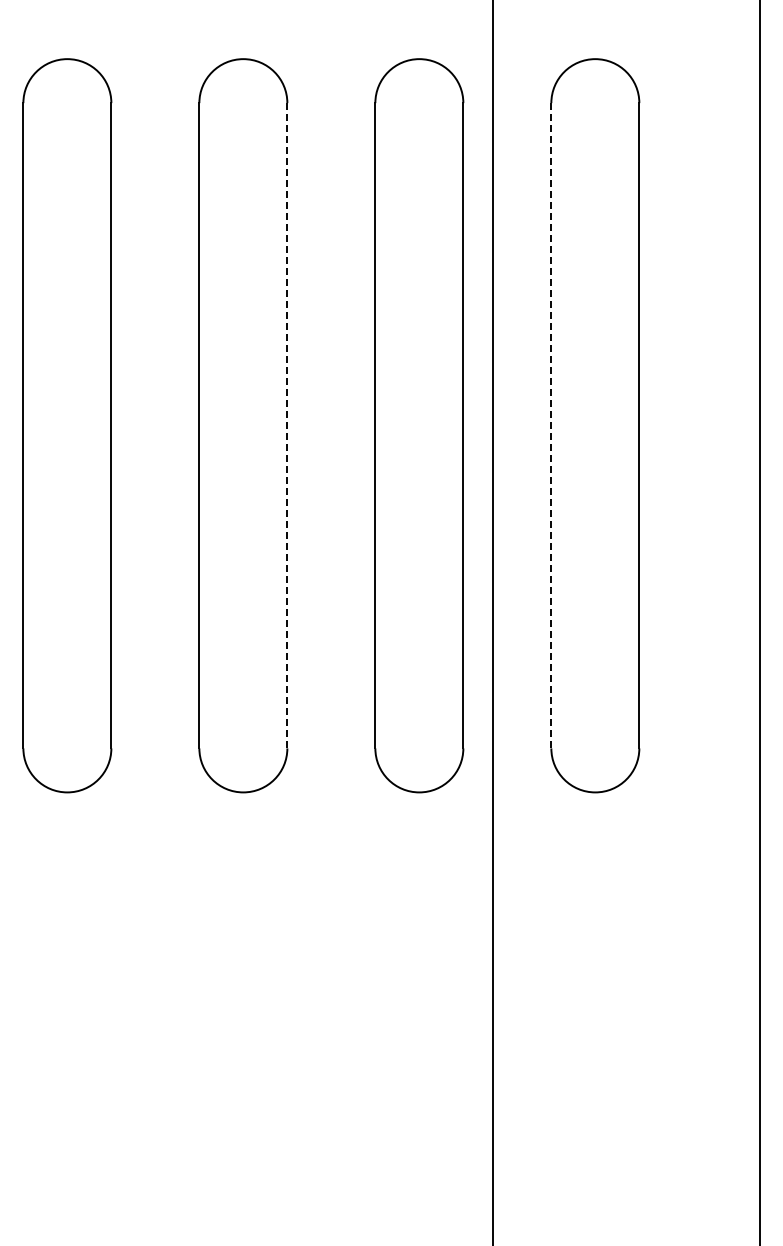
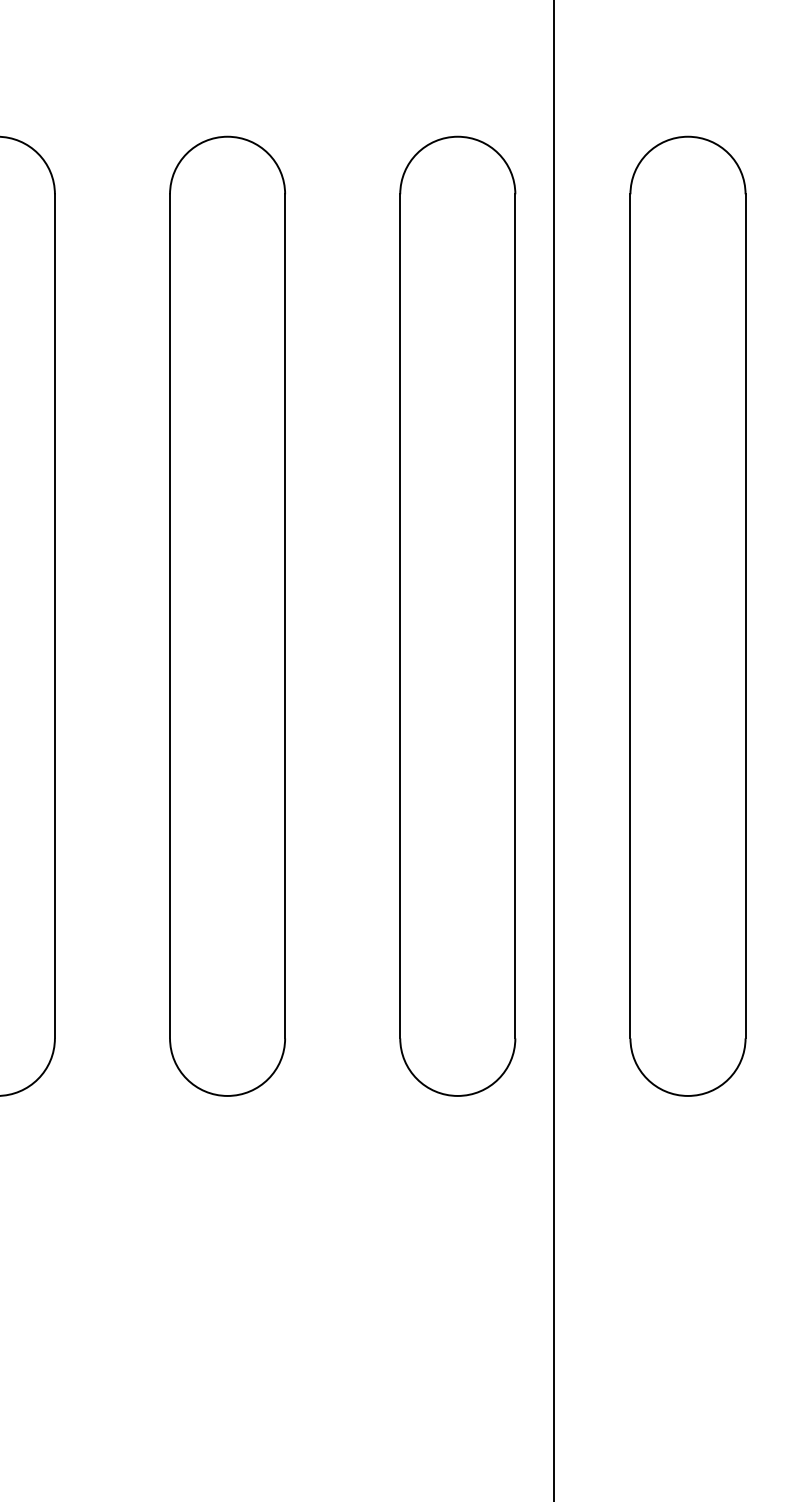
line: (287, 425) -> (285, 615), dashed -> solid
line: (551, 425) -> (630, 615), dashed -> solid

